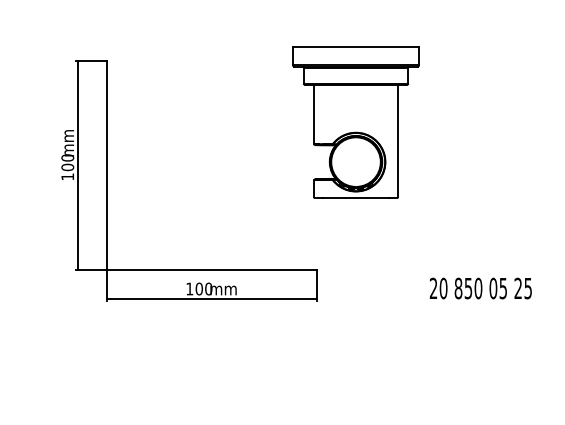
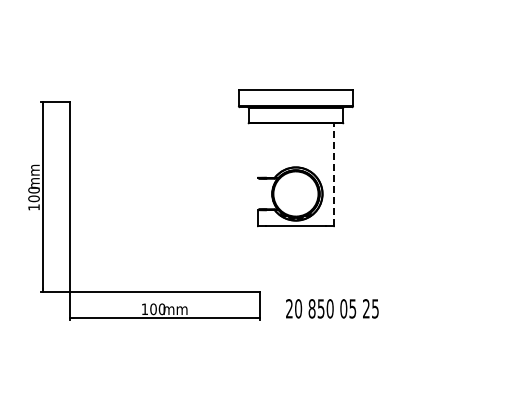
line: (313, 114) -> (257, 150), removed
line: (398, 140) -> (334, 174), solid -> dashed
text: (480, 288) -> (332, 308), moved

